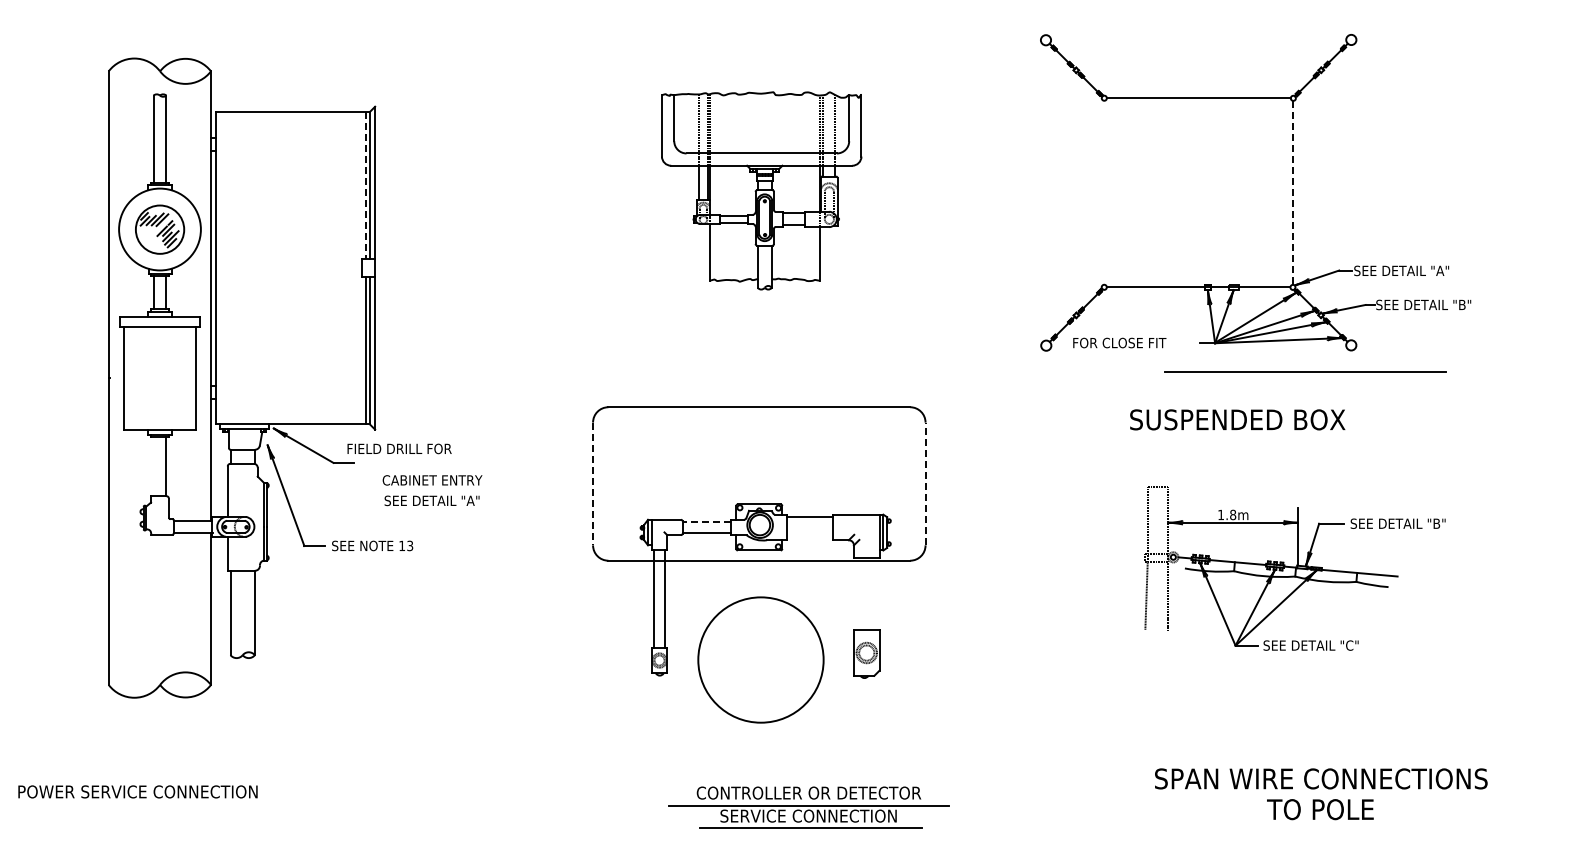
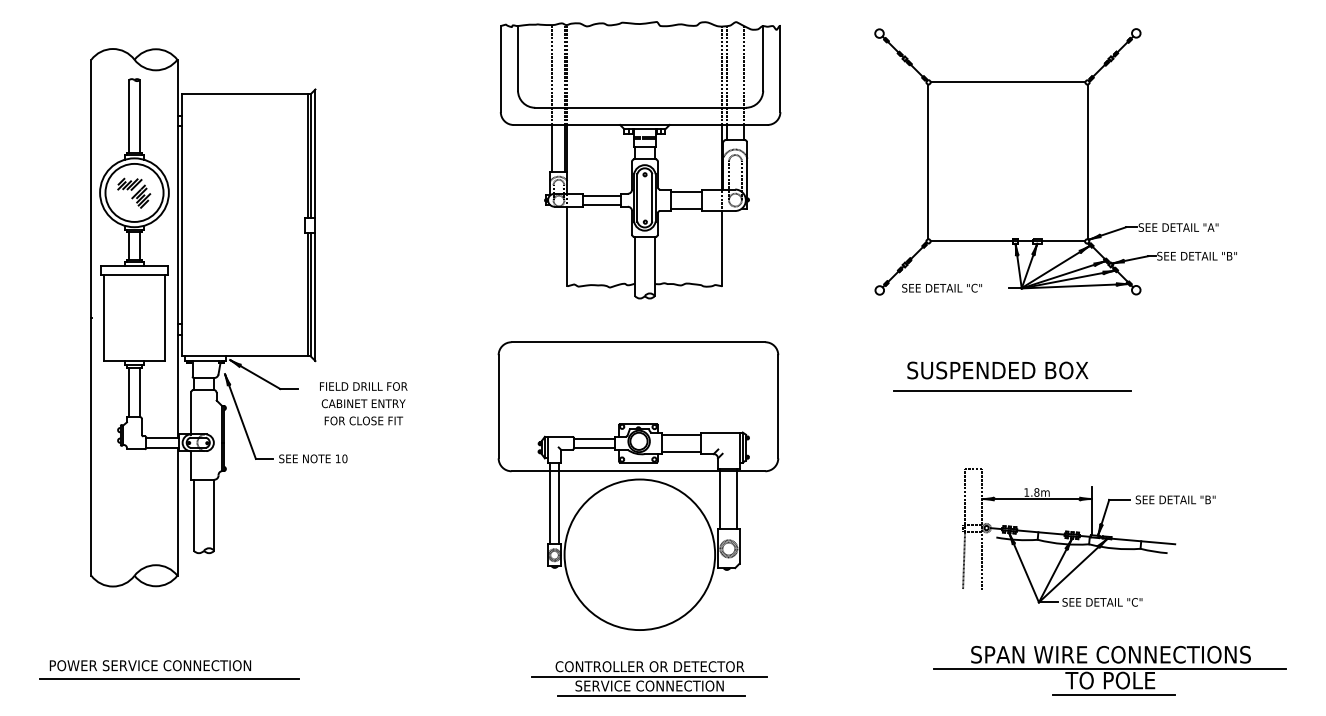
line: (365, 185) -> (307, 155), dashed -> solid
part: (761, 190) -> (640, 159), size x1.67
line: (1104, 192) -> (928, 161), added
line: (1293, 193) -> (1087, 162), dashed -> solid
circle: (159, 229) -> (134, 192), size x1.43
text: (1119, 342) -> (941, 287), FOR CLOSE FIT -> SEE DETAIL "C"
line: (1305, 371) -> (1012, 390), moved
text: (1237, 419) -> (997, 370), moved
text: (399, 448) -> (363, 386), moved
line: (153, 466) -> (129, 392), added
line: (925, 483) -> (778, 406), dashed -> solid
line: (593, 484) -> (499, 407), dashed -> solid
text: (431, 500) -> (362, 420), SEE DETAIL "A" -> FOR CLOSE FIT
line: (706, 522) -> (594, 439), dashed -> solid
line: (810, 537) -> (681, 451), added
text: (410, 545) -> (345, 458), 13 -> 10
part: (1294, 568) -> (1088, 537), moved
line: (856, 593) -> (720, 498), added
line: (876, 593) -> (736, 498), added
circle: (760, 659) -> (639, 554), size x1.43
text: (137, 791) -> (150, 665), moved
line: (1320, 795) -> (1110, 668), added
line: (201, 807) -> (169, 678), added
part: (808, 807) -> (649, 678), moved
line: (1324, 826) -> (1113, 694), added

